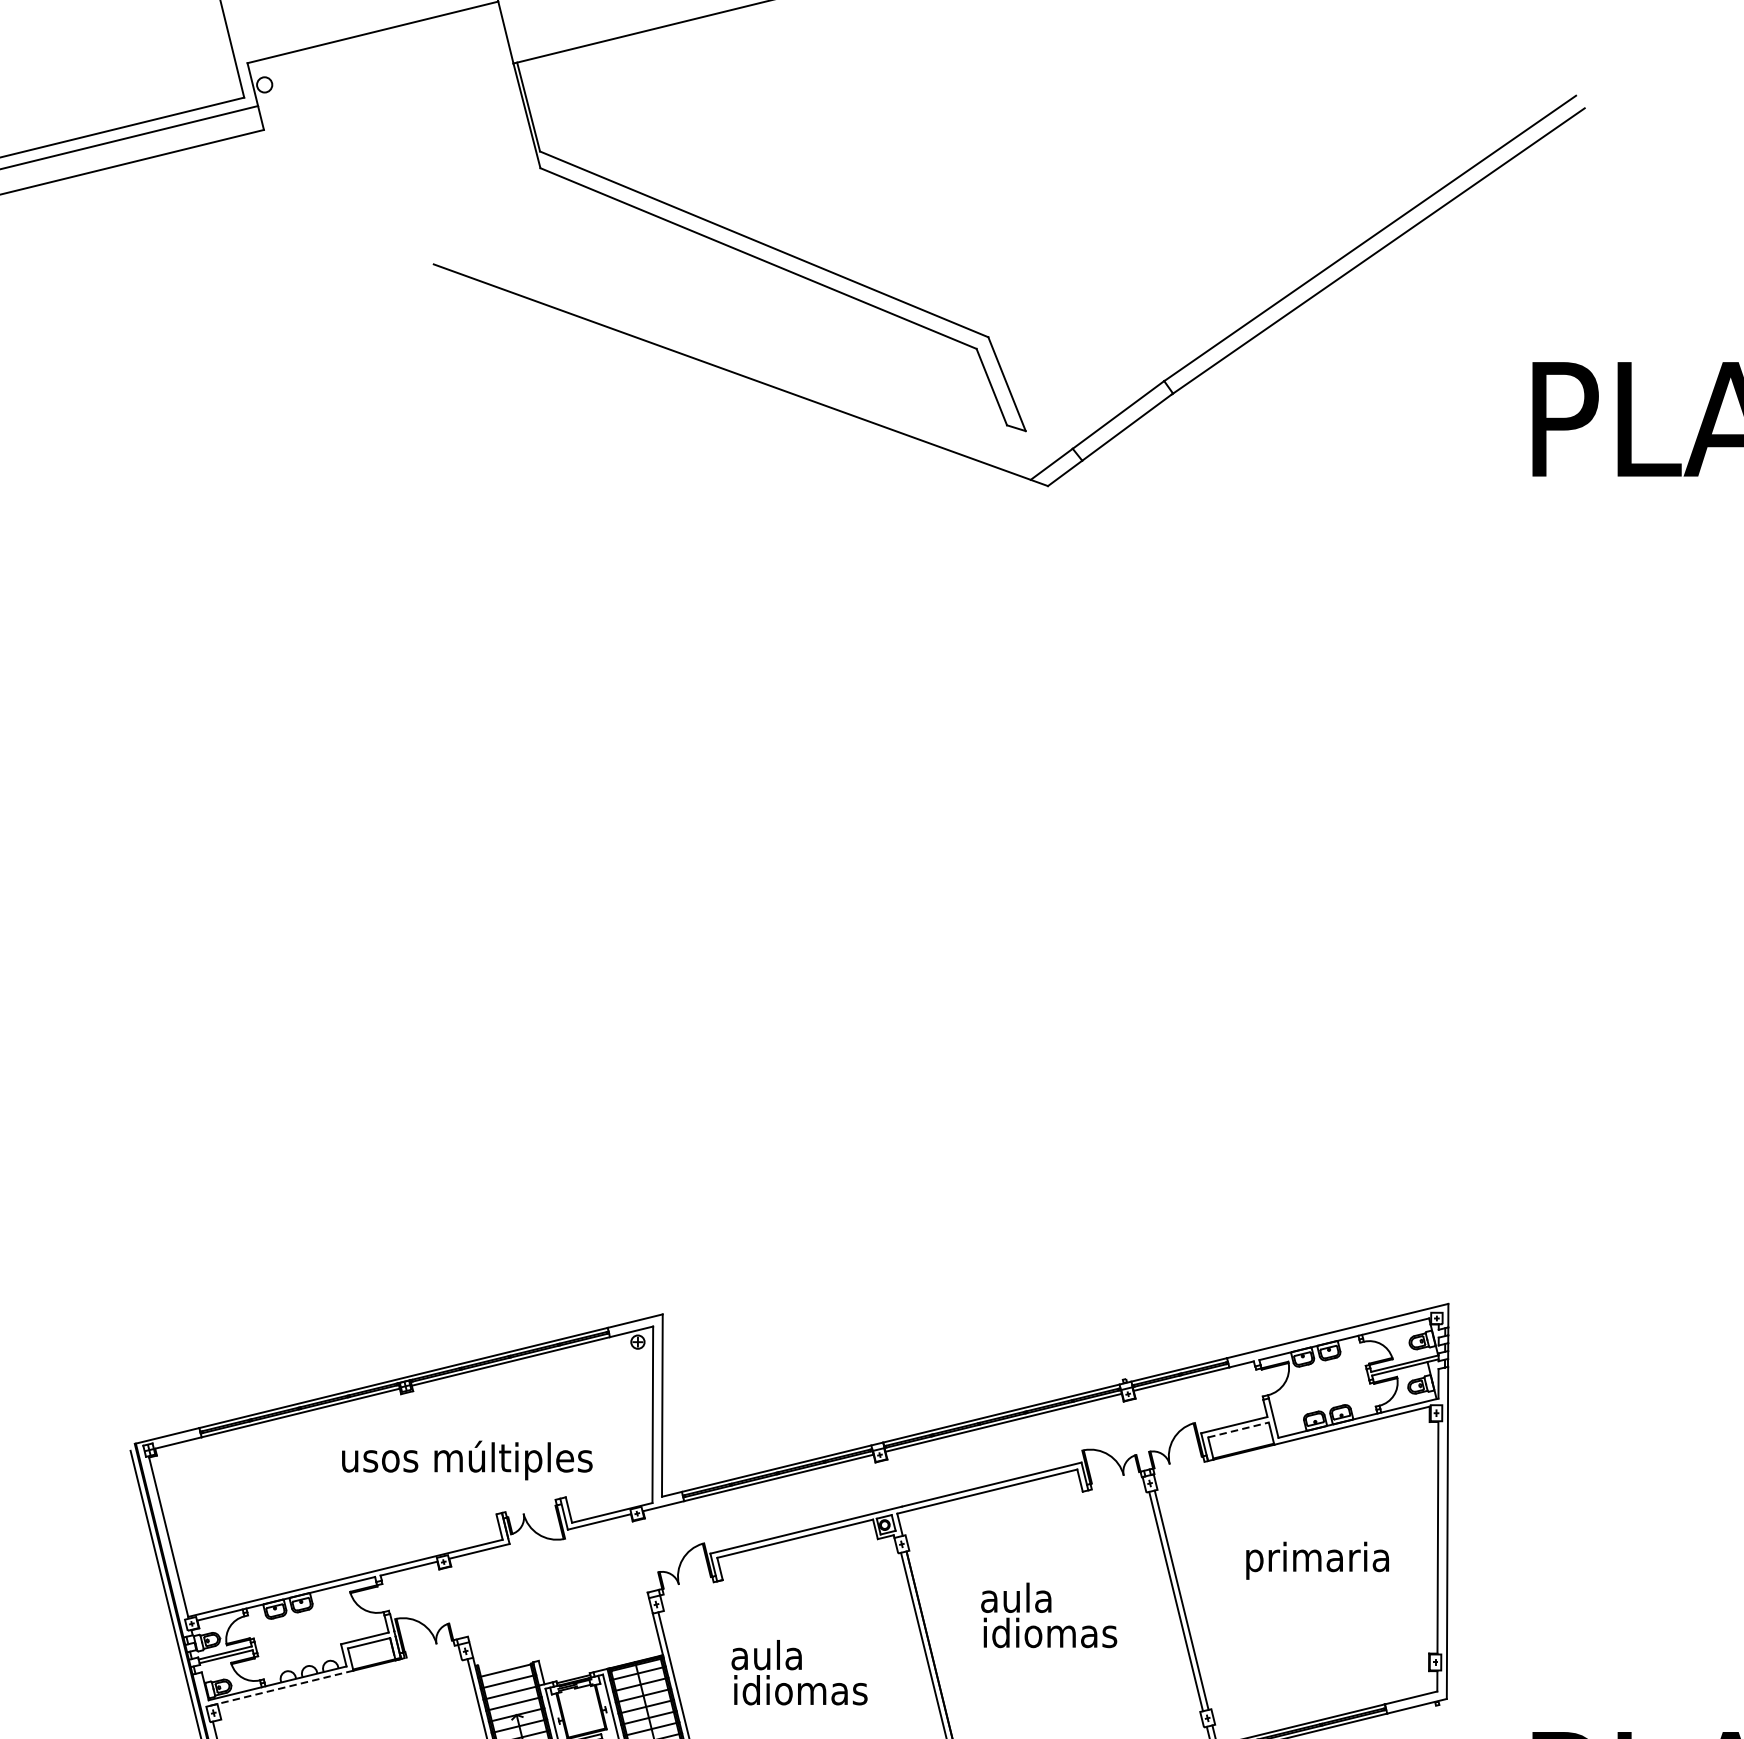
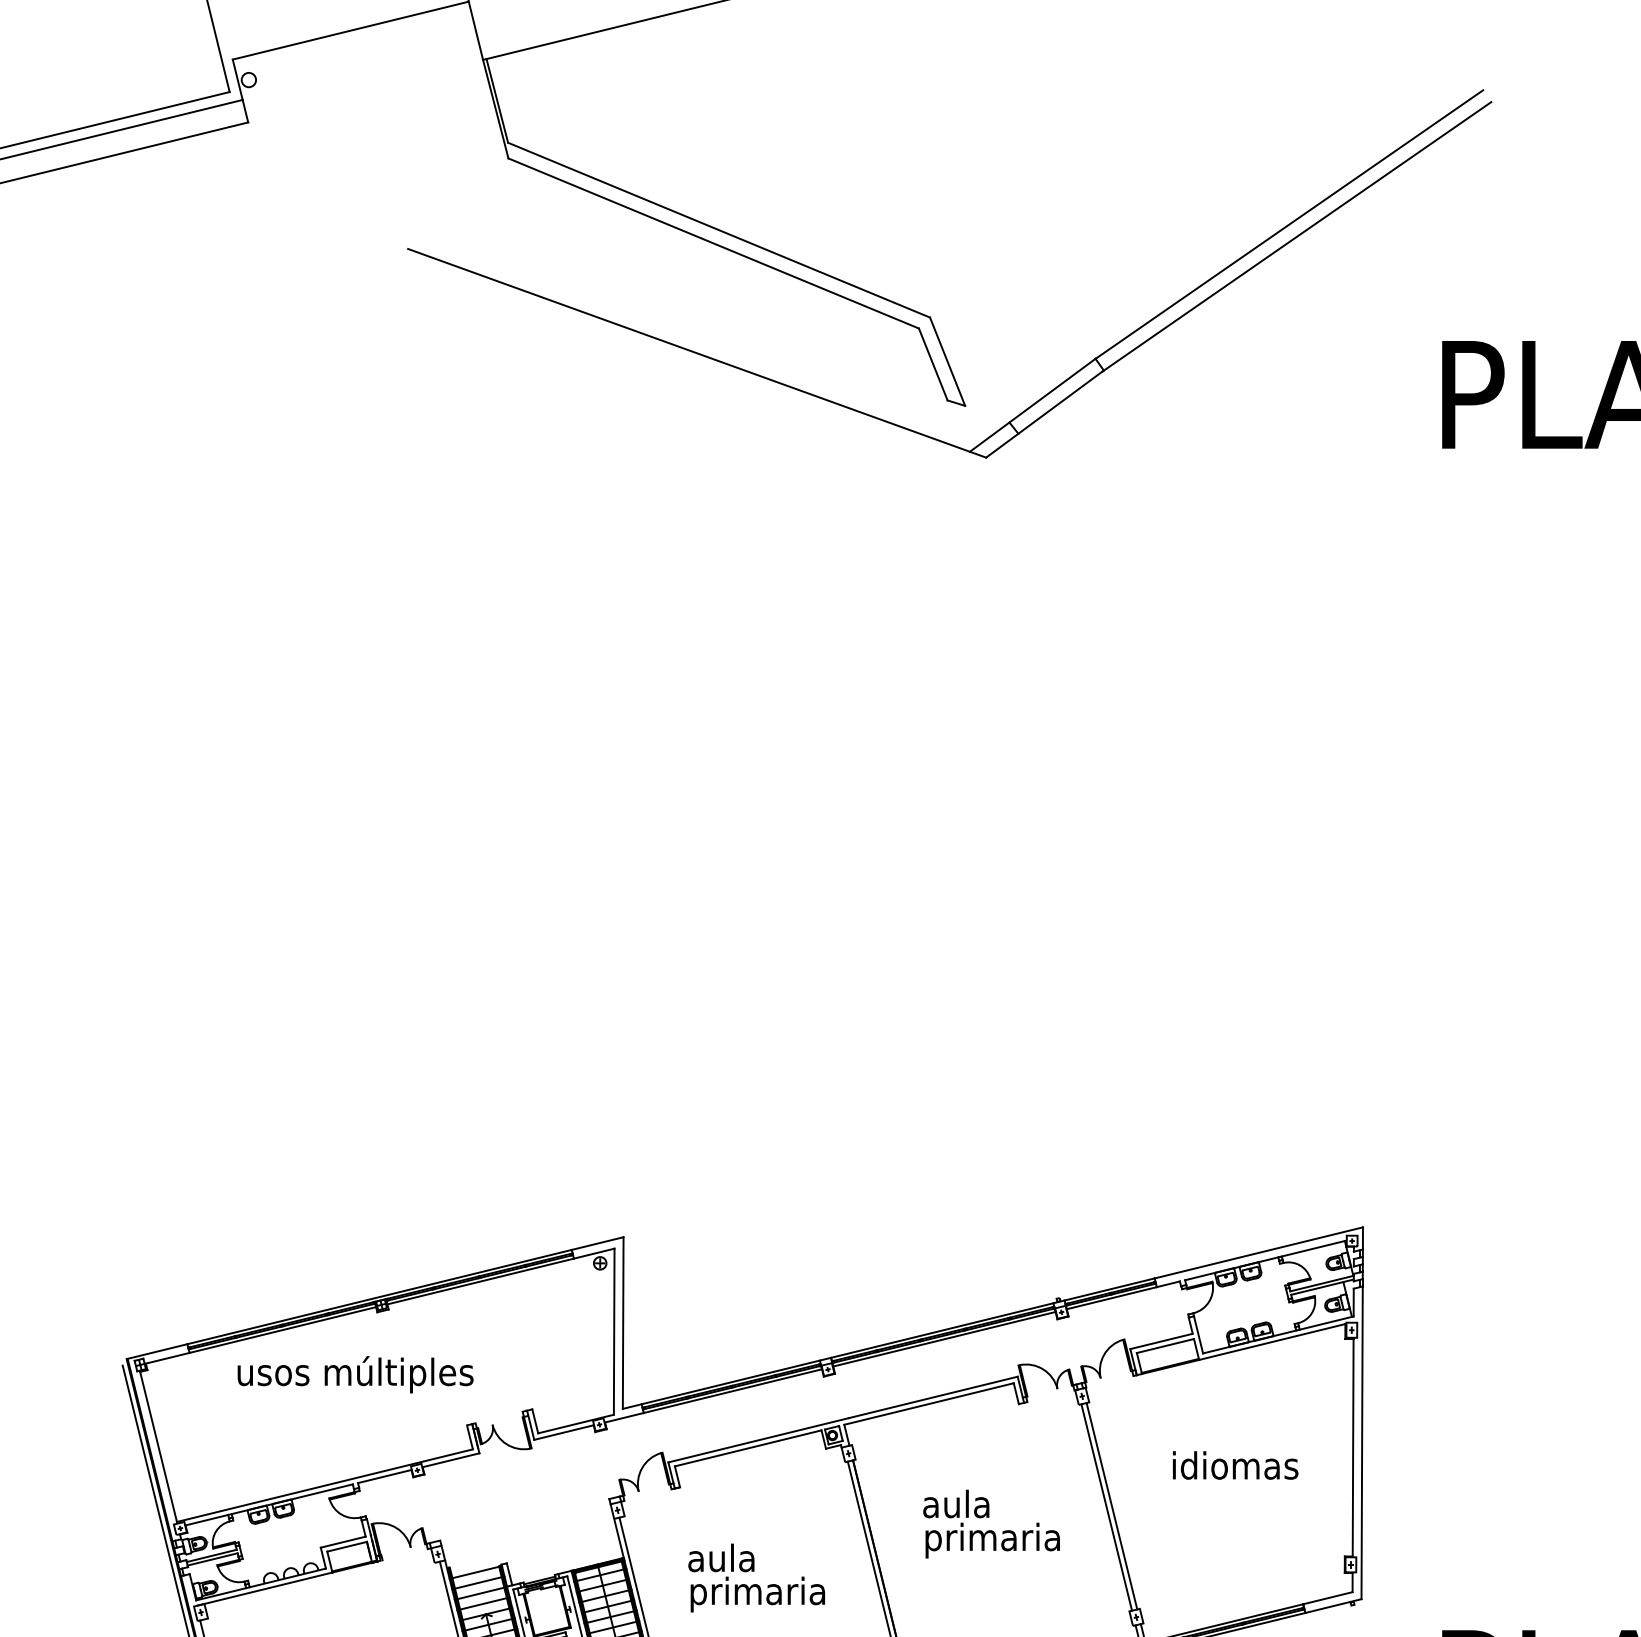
line: (1238, 1429) -> (1165, 1345), dashed -> solid
text: (467, 1460) -> (355, 1374), moved
text: (1317, 1560) -> (1239, 1468), primaria -> idiomas
text: (1054, 1636) -> (992, 1540), idiomas -> primaria
line: (281, 1688) -> (264, 1589), dashed -> solid
text: (805, 1694) -> (757, 1594), idiomas -> primaria

